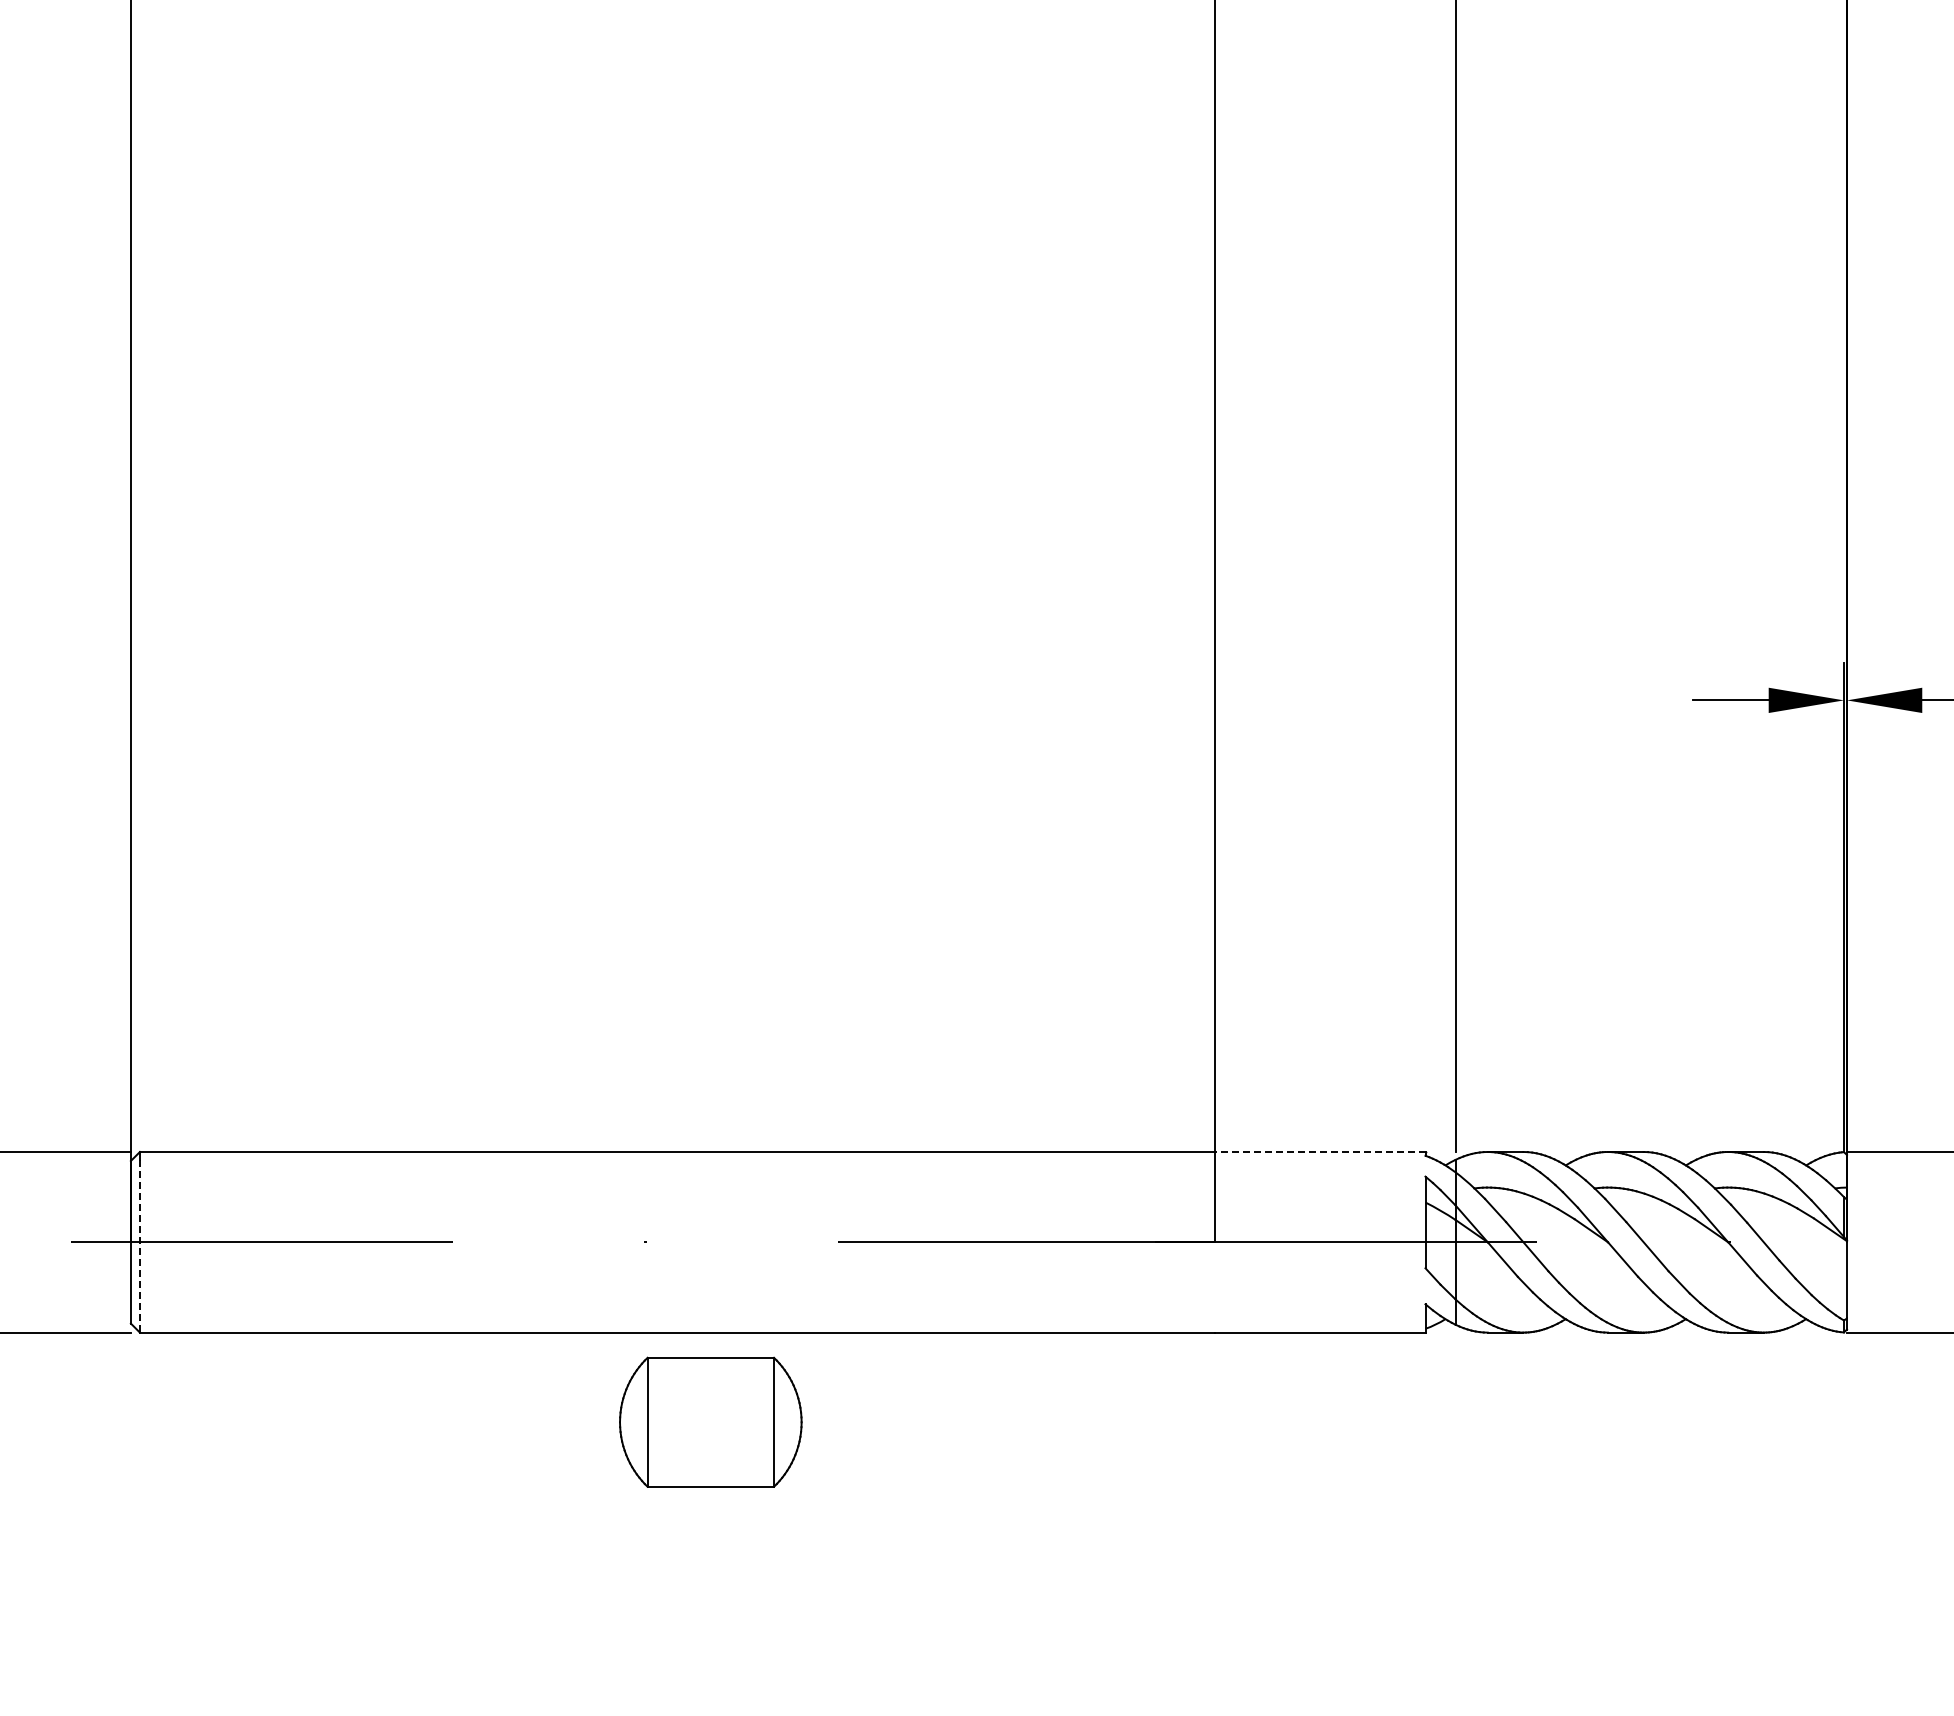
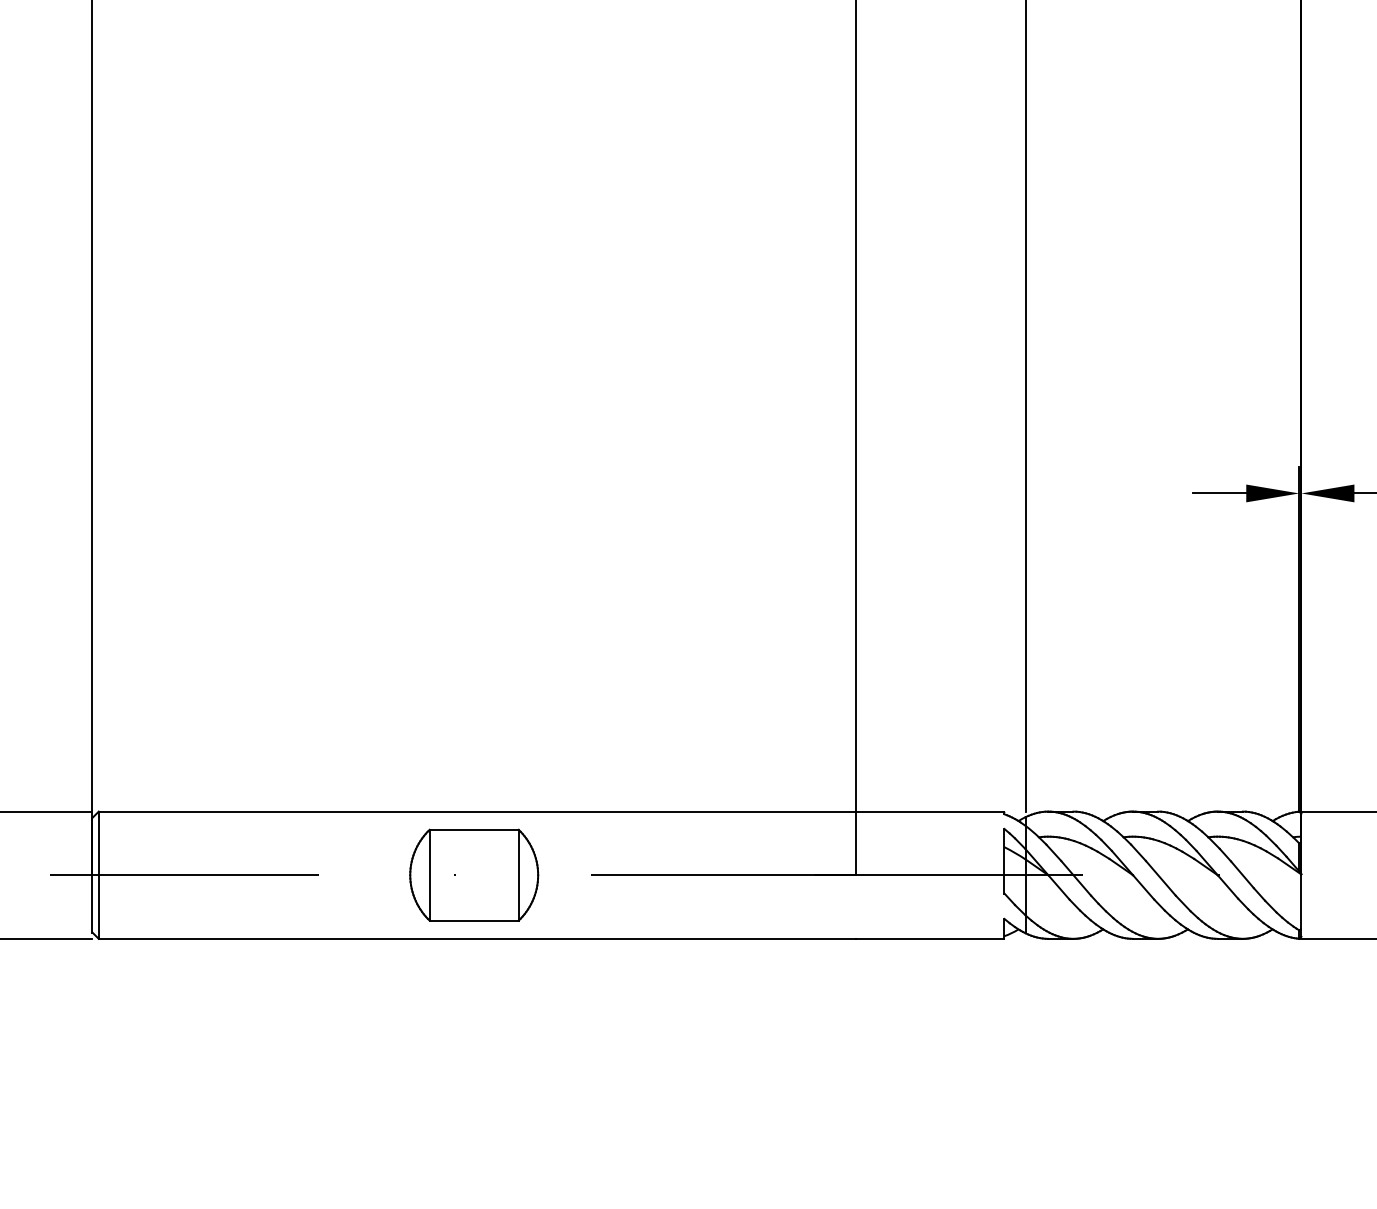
line: (1319, 1151) -> (929, 811), dashed -> solid
line: (139, 1246) -> (98, 878), dashed -> solid
part: (710, 1421) -> (473, 874), moved

